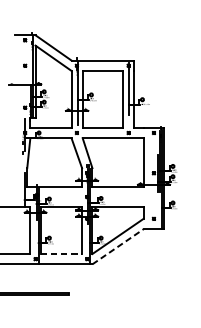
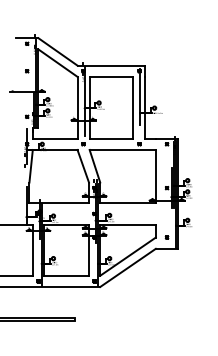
line: (118, 246) -> (128, 267), dashed -> solid
line: (62, 253) -> (67, 275), dashed -> solid

